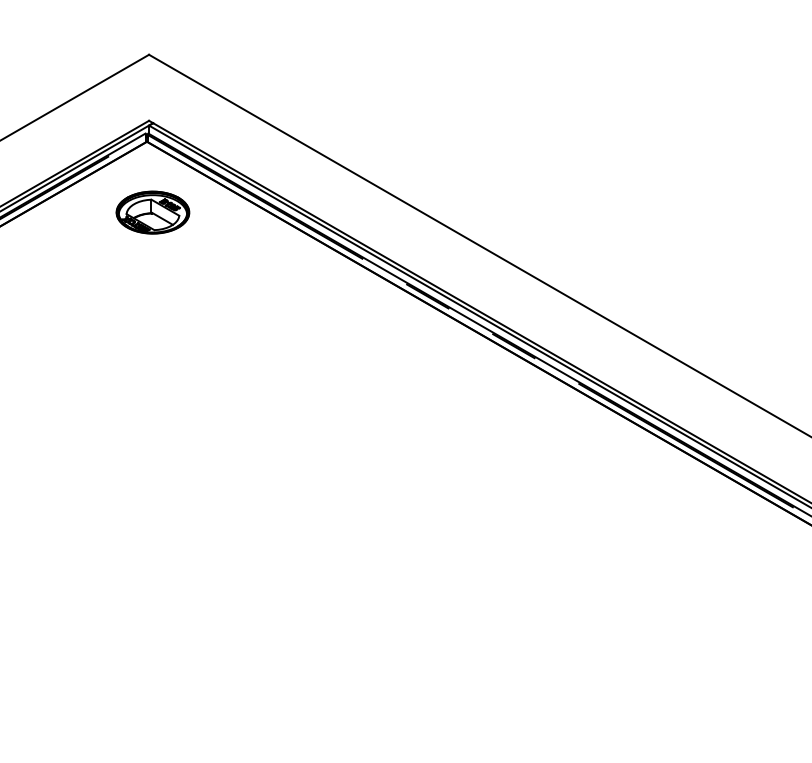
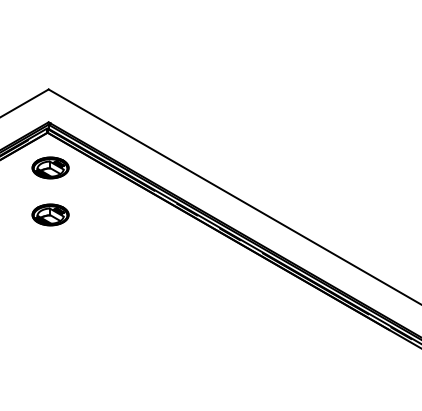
part: (152, 306) -> (50, 214), added

